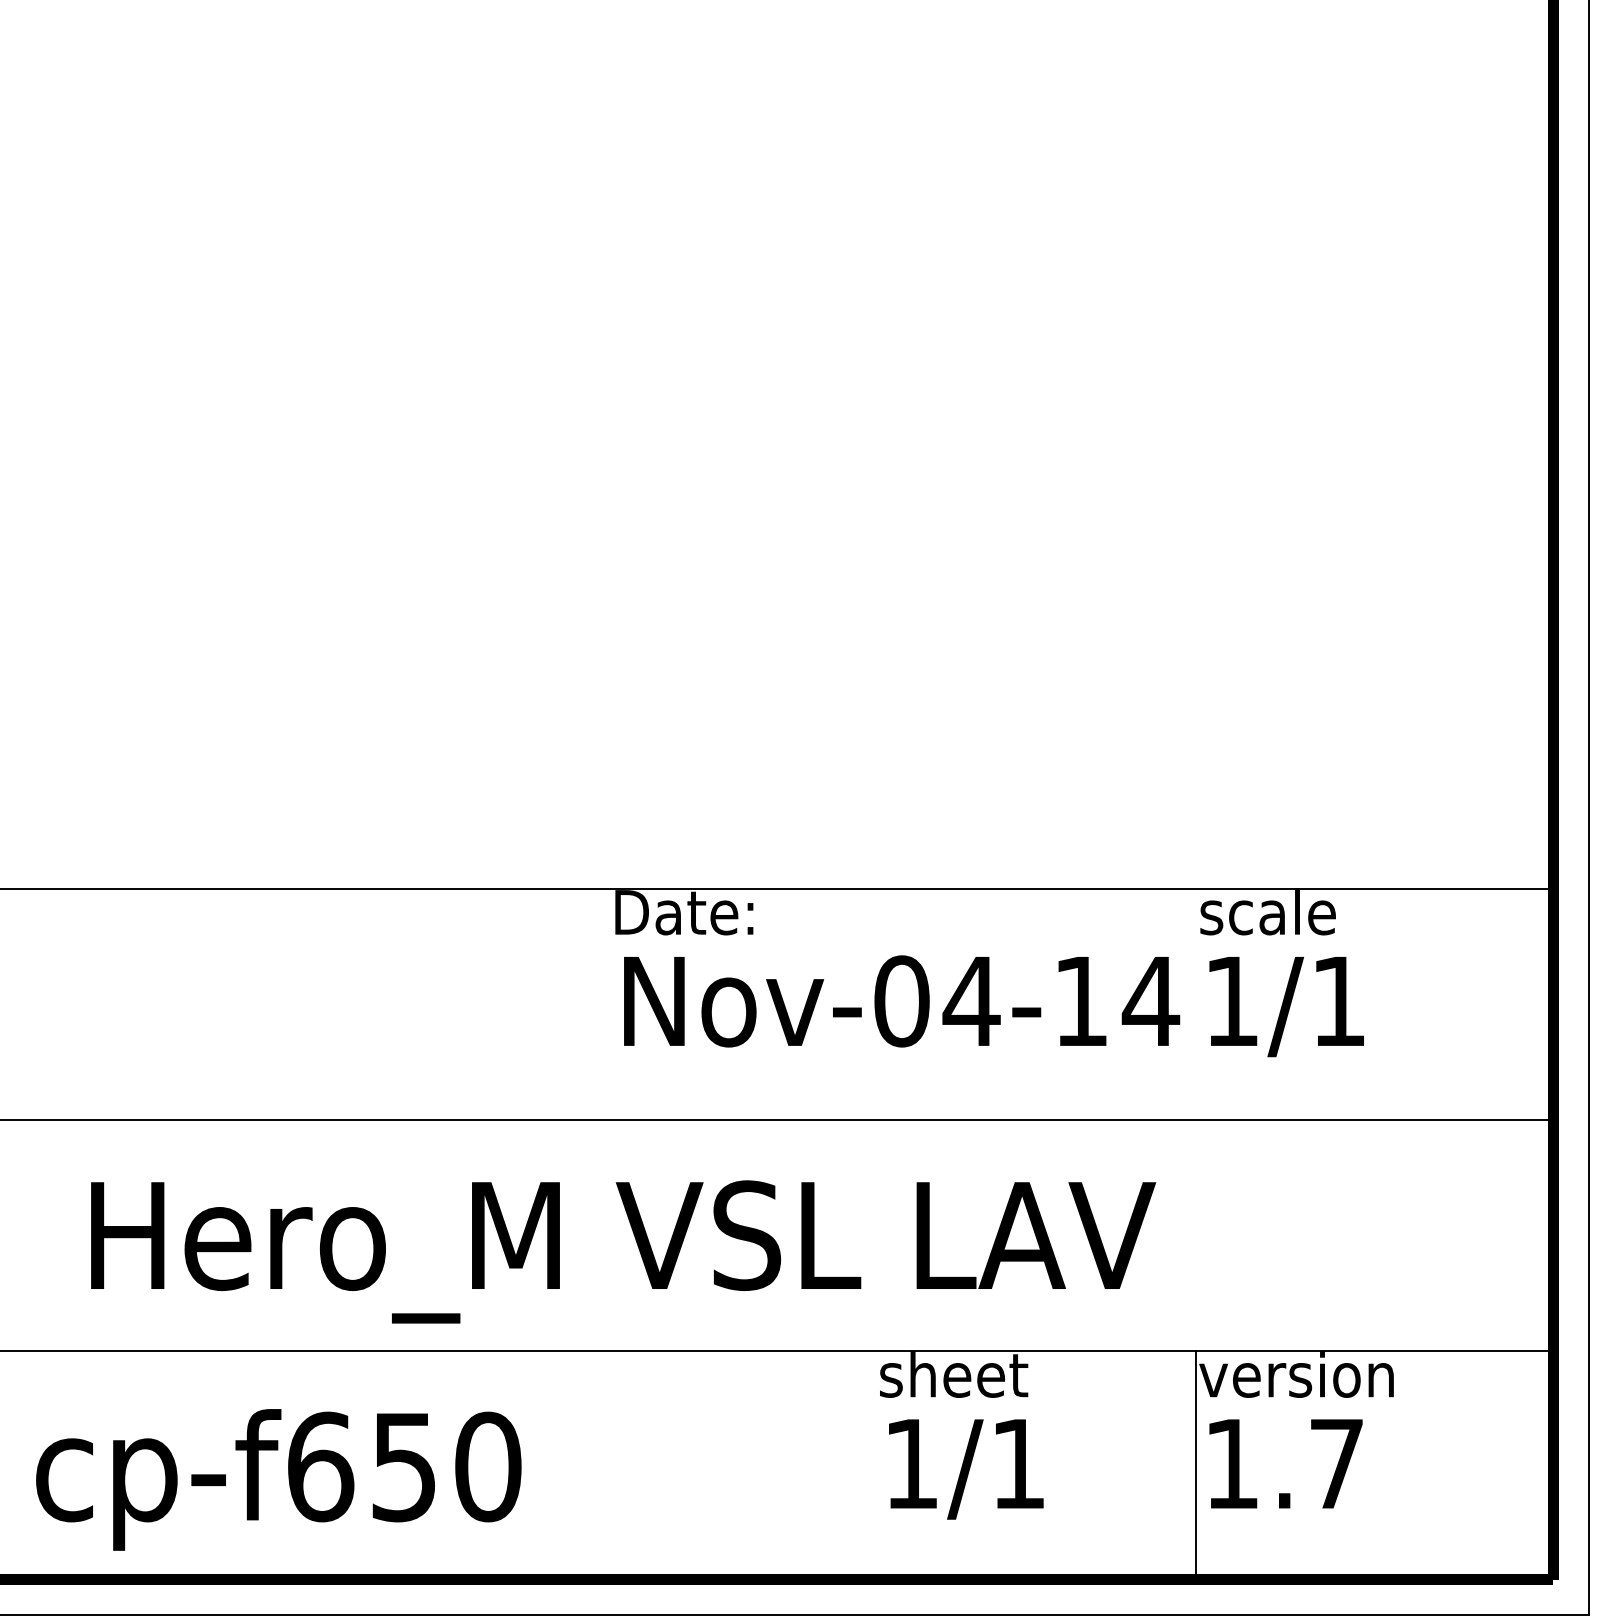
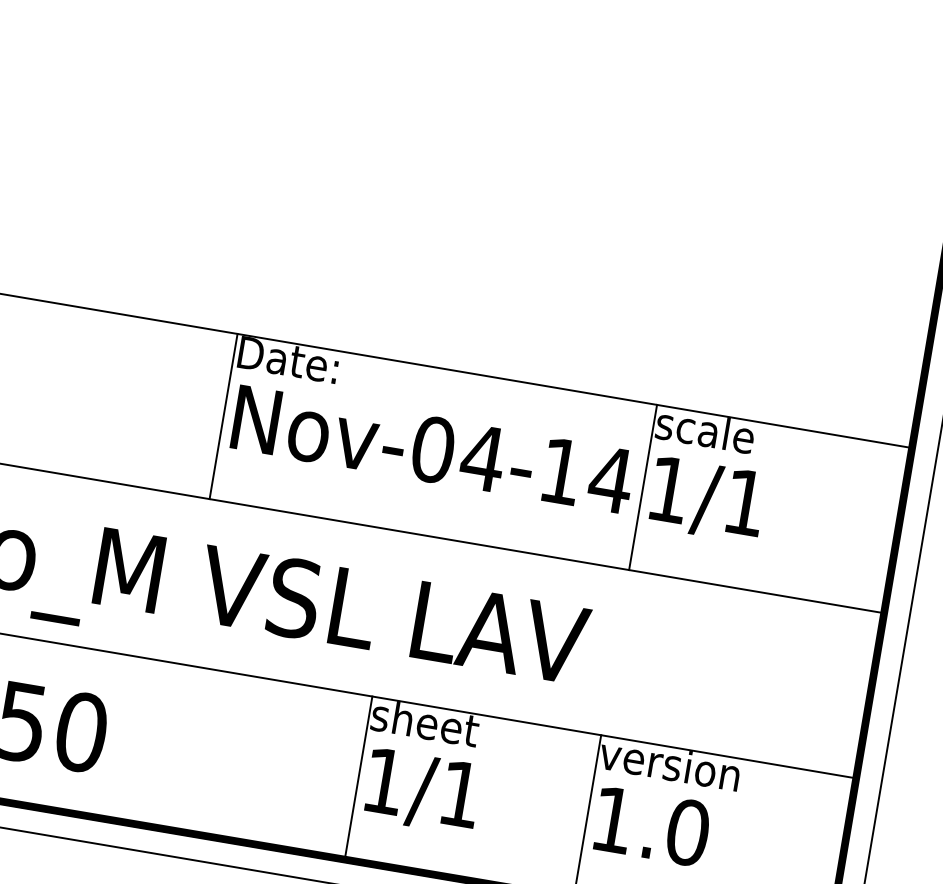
line: (608, 1004) -> (223, 416), added
line: (1196, 1004) -> (643, 487), added
text: (1336, 1463) -> (687, 832), 1.7 -> 1.0
line: (875, 1466) -> (358, 778), added

